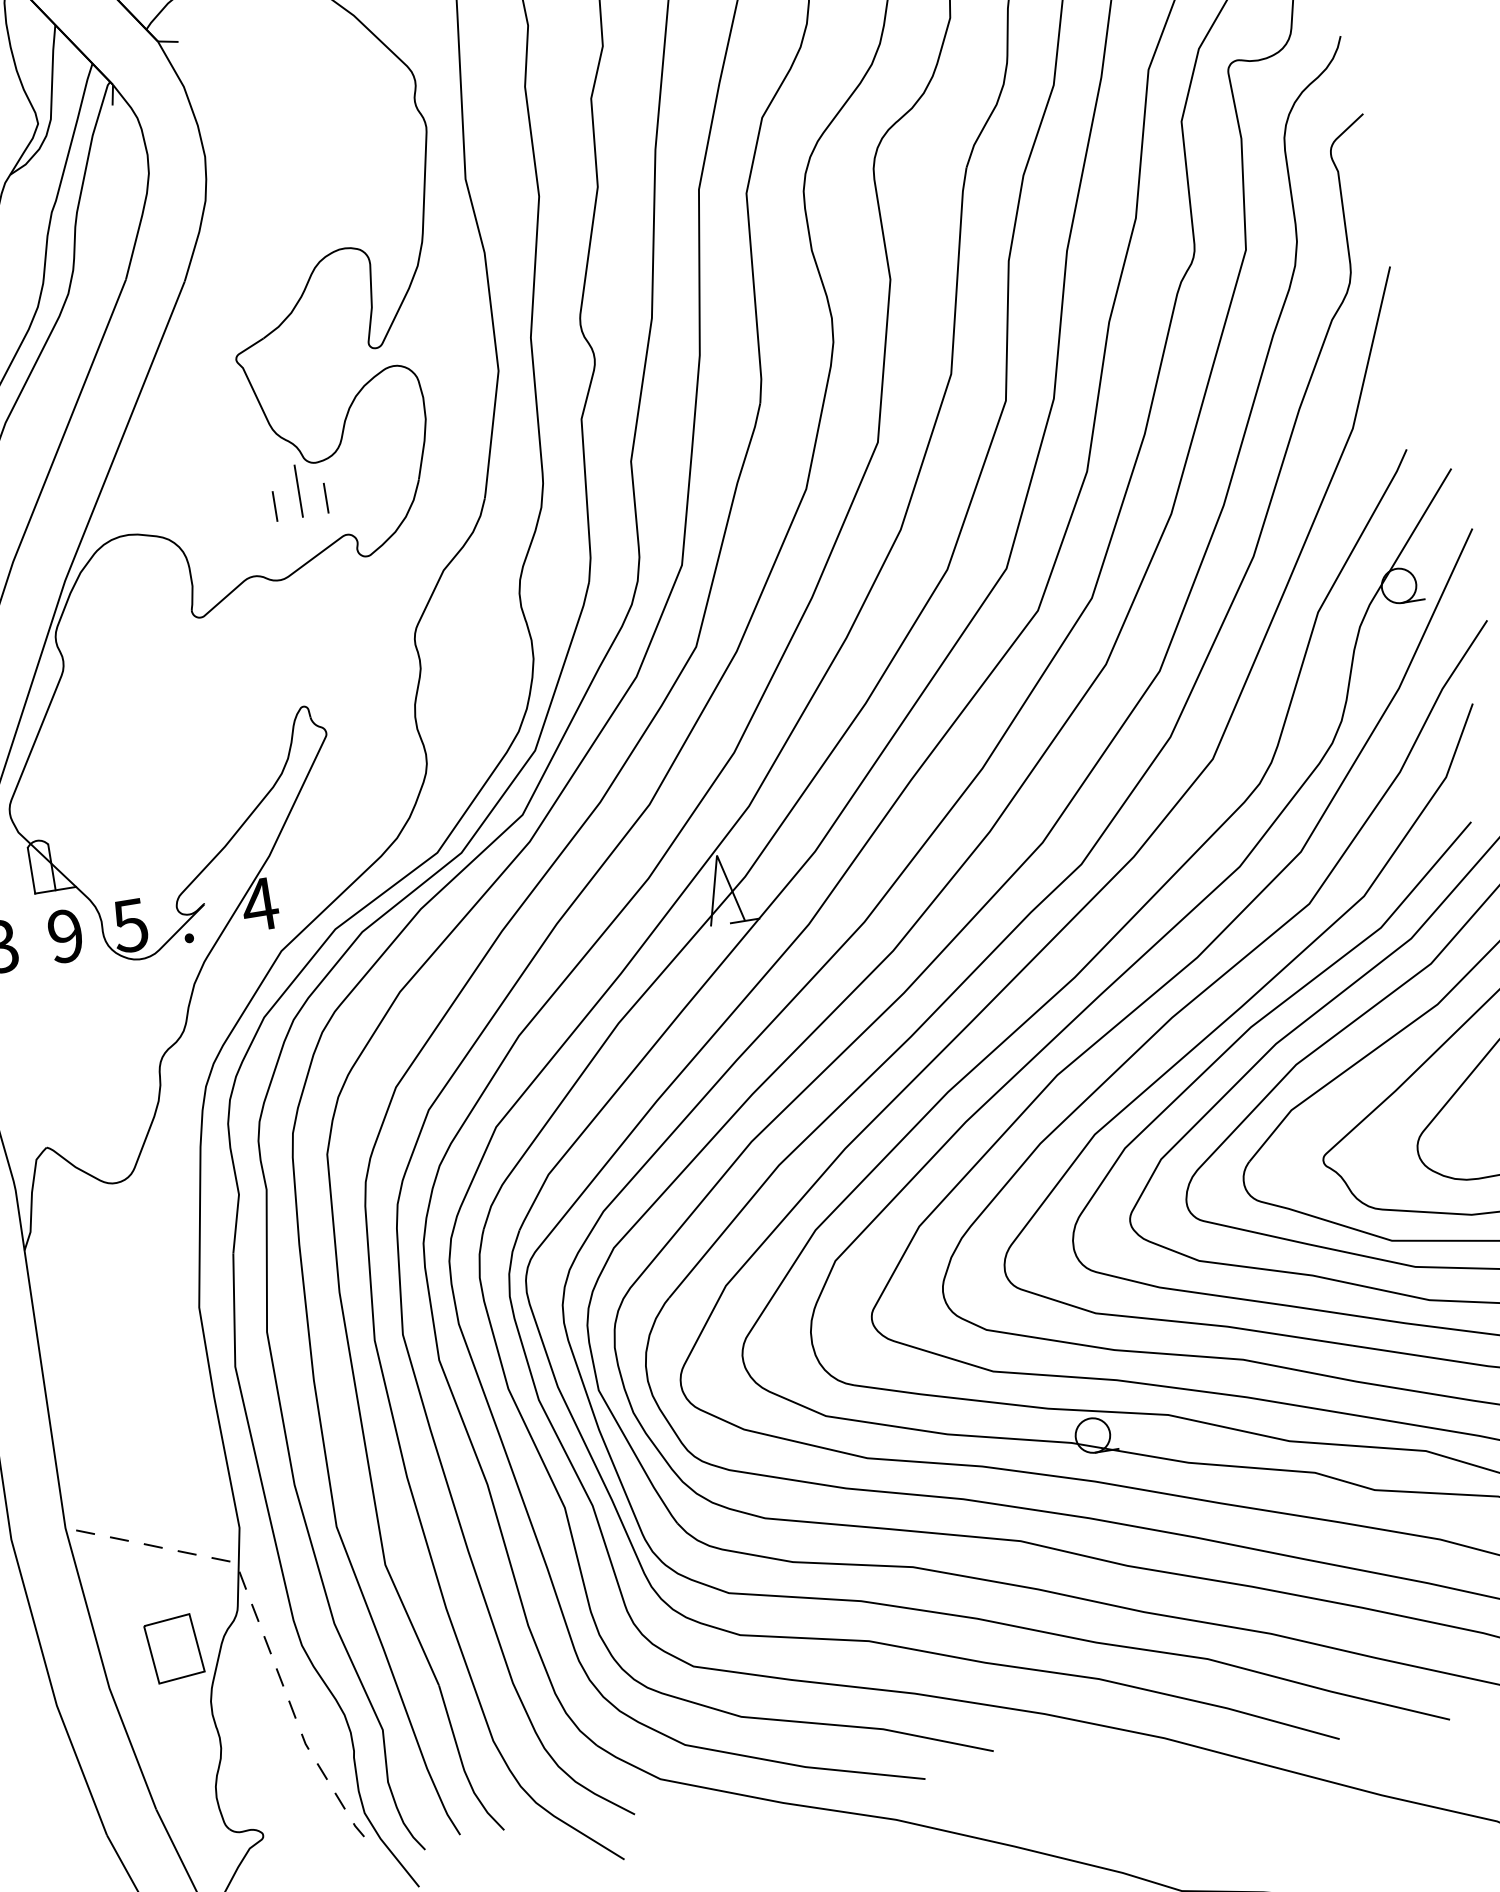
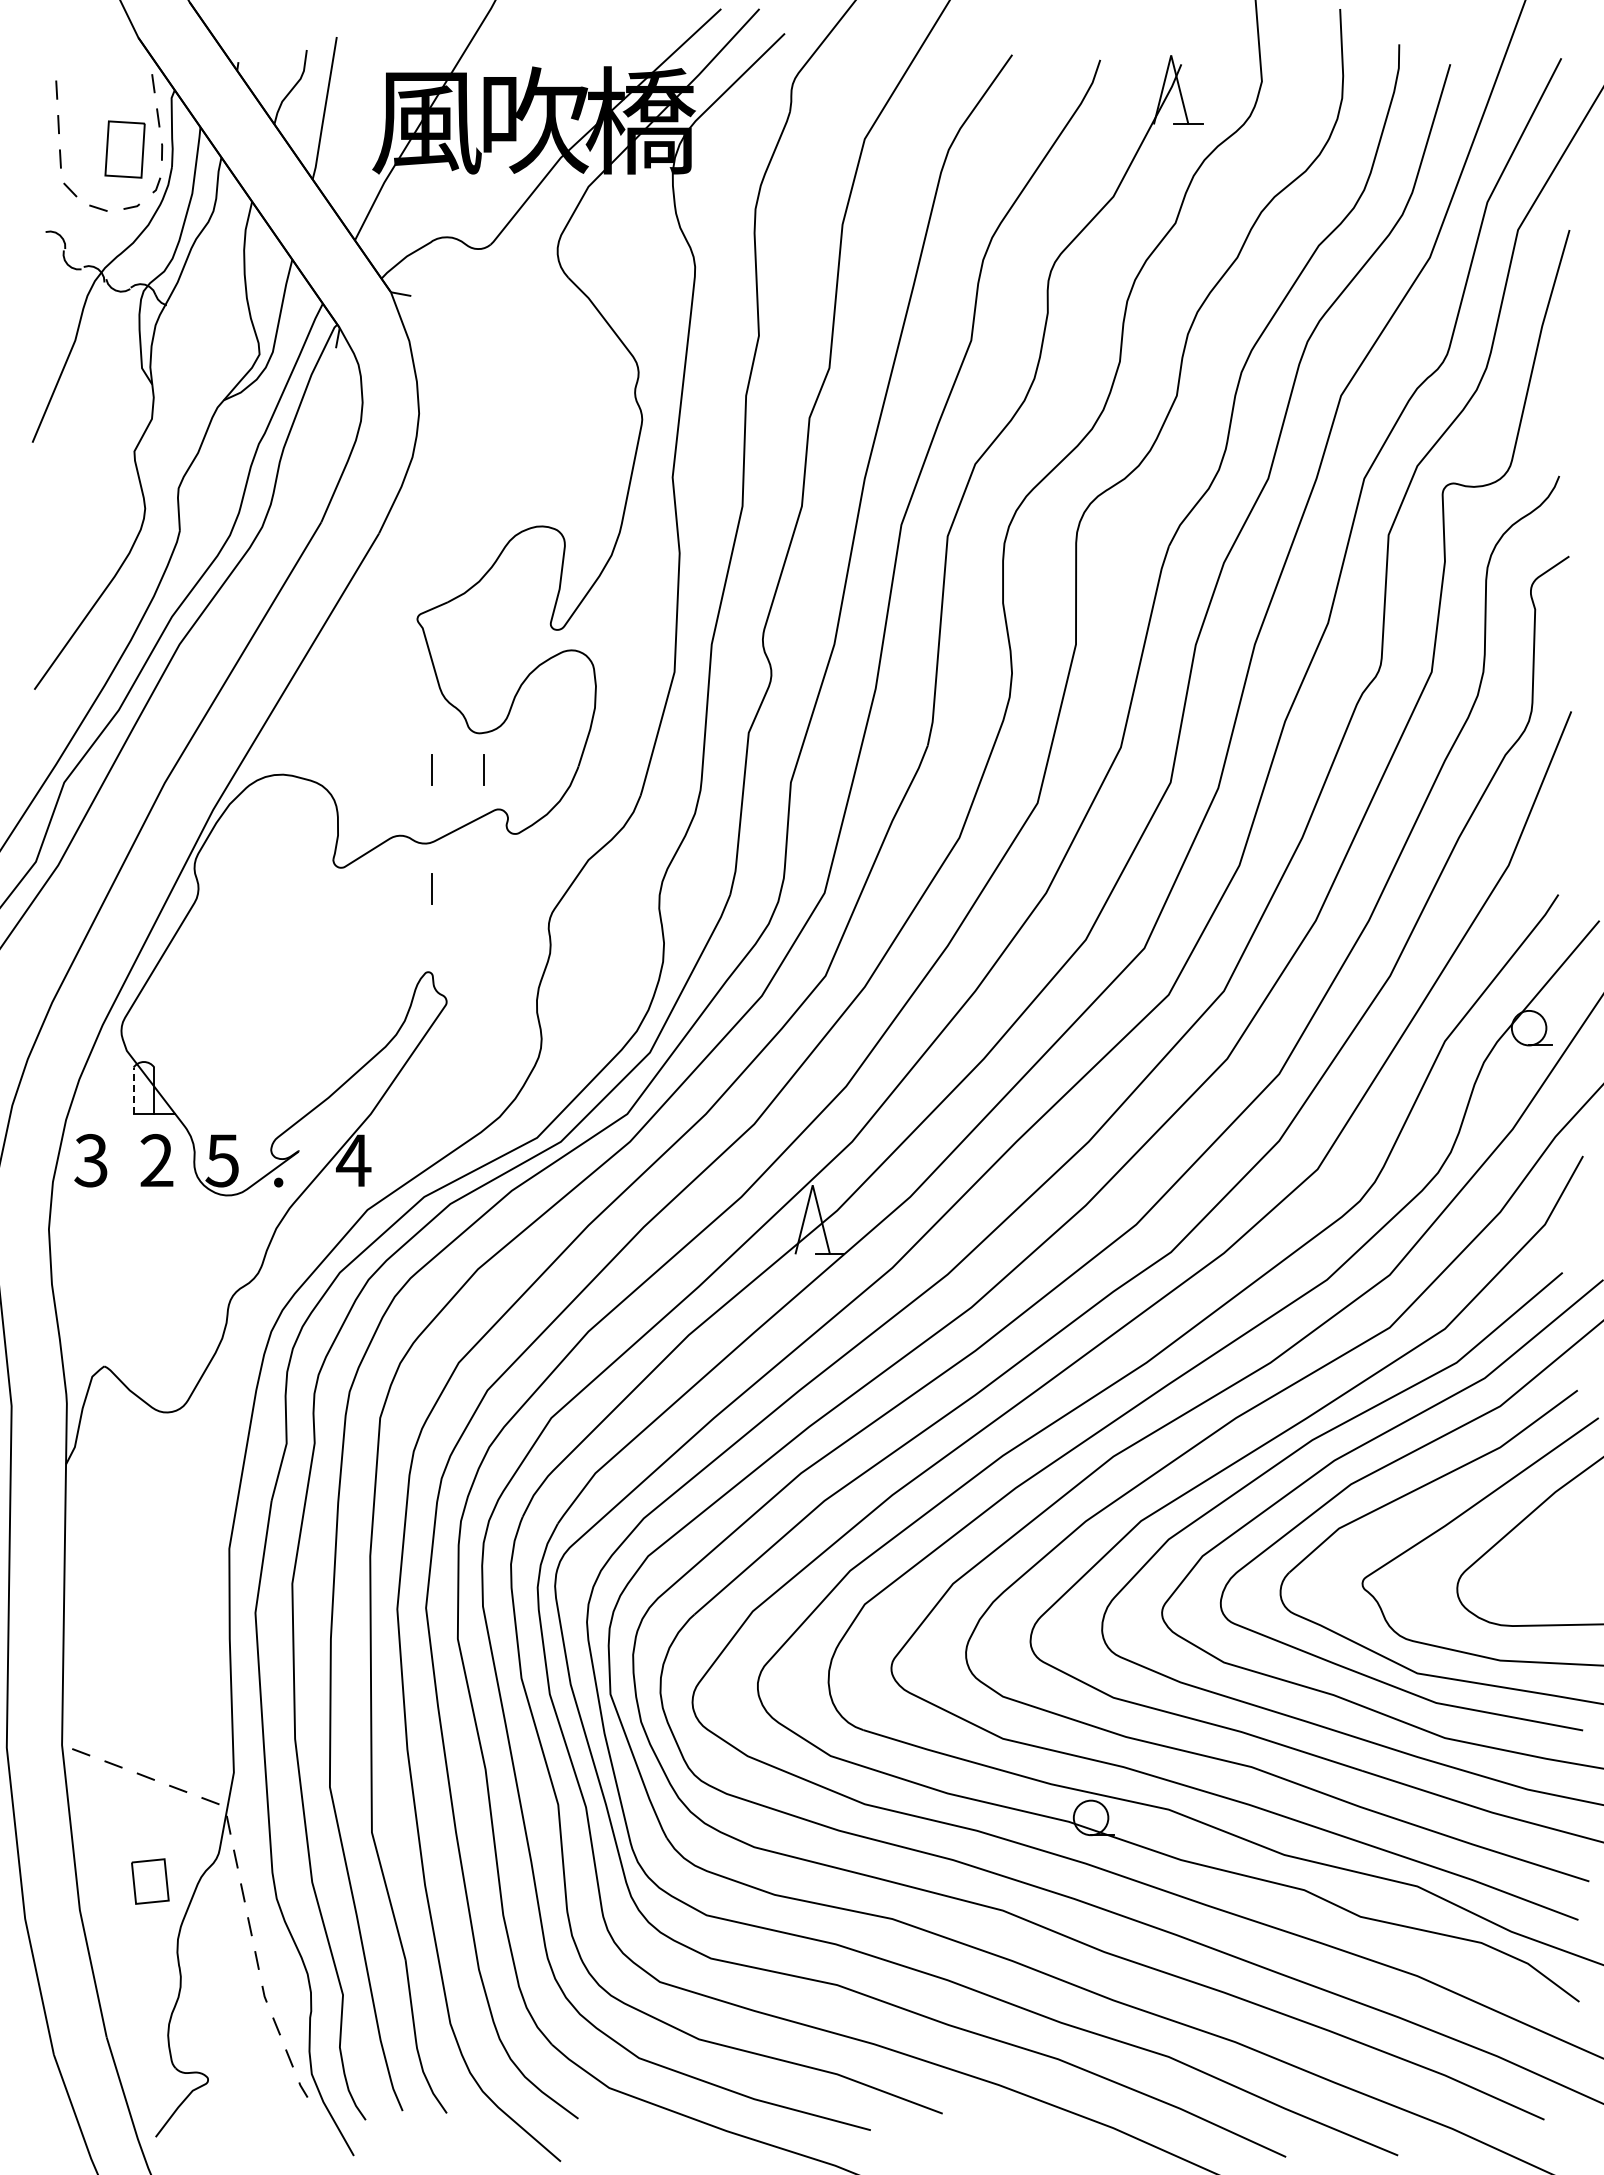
line: (299, 490) -> (458, 758), removed
line: (293, 623) -> (431, 888), added
line: (31, 870) -> (133, 1090), solid -> dashed
text: (65, 936) -> (156, 1160), 9 -> 2
part: (174, 1648) -> (150, 1881), size x0.7

